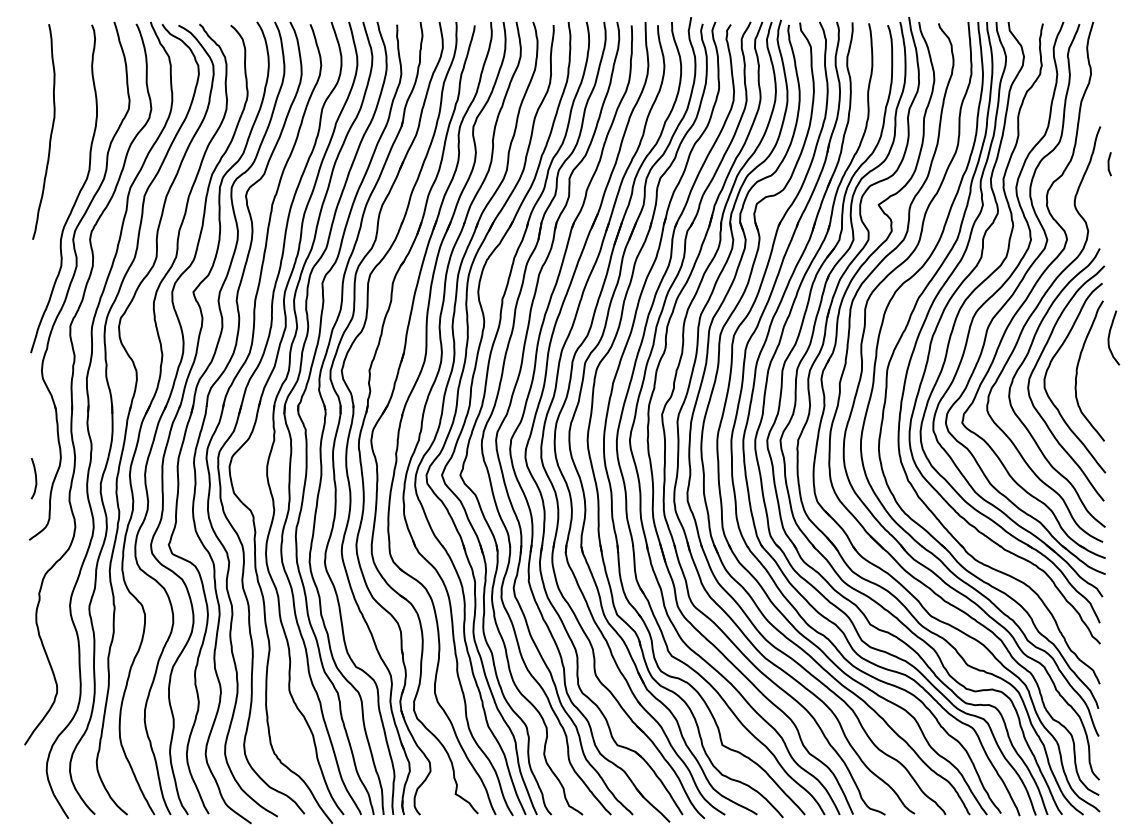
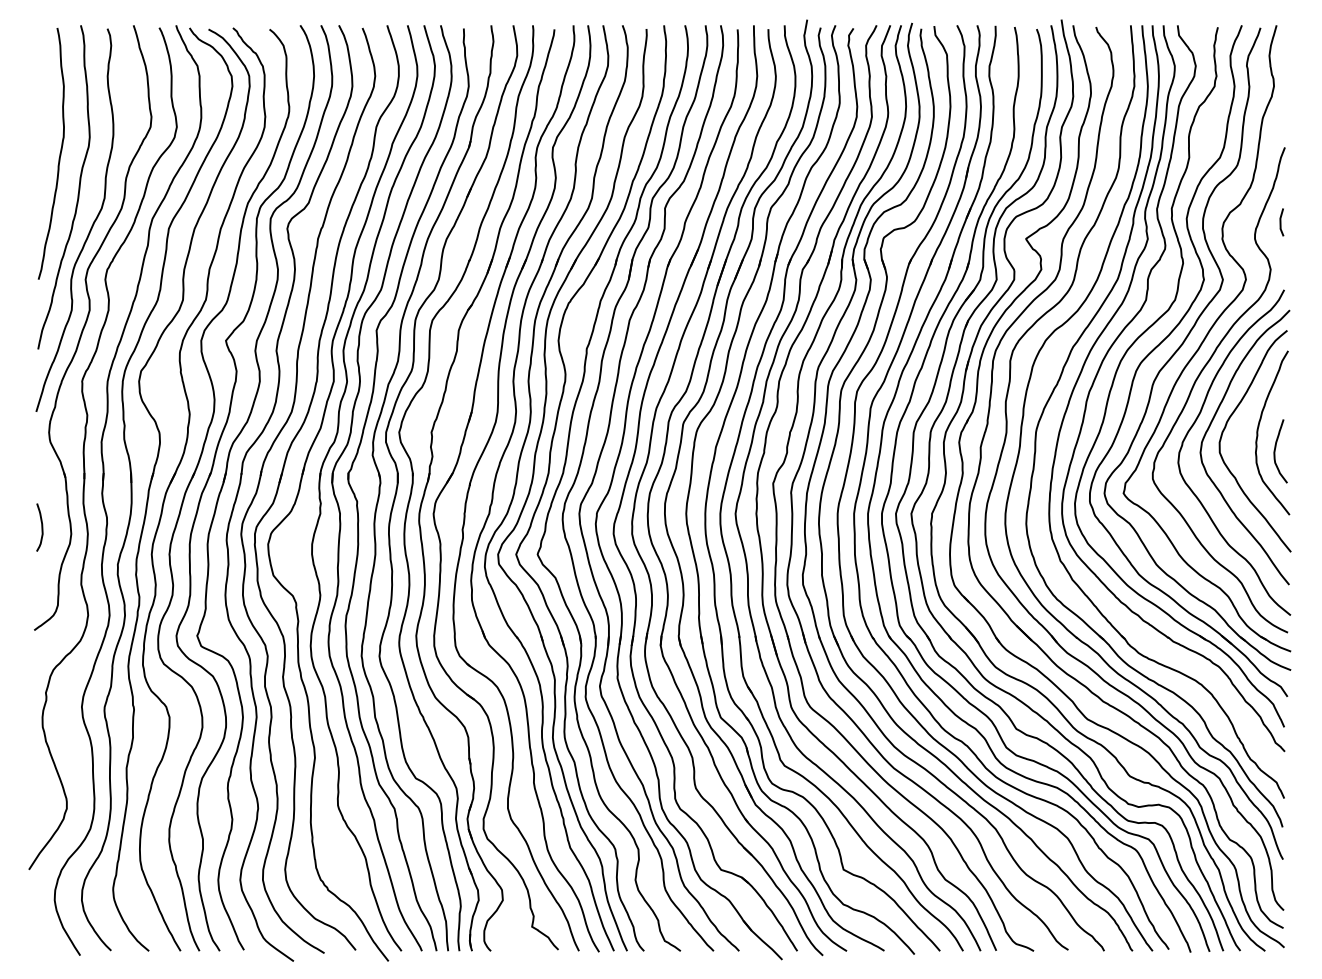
curve: (67, 160) -> (78, 187), added
curve: (1109, 164) -> (1281, 222), moved
curve: (1109, 338) -> (1275, 451), moved
curve: (35, 478) -> (41, 527), moved

